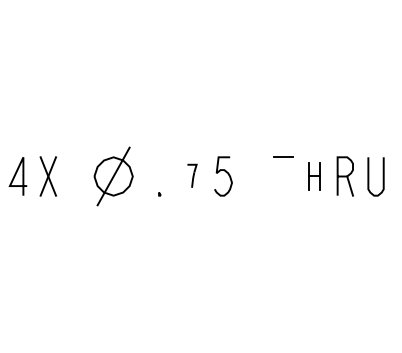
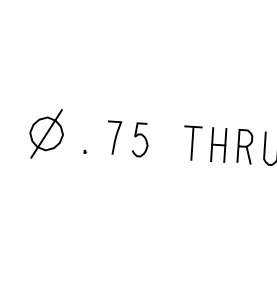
part: (192, 175) -> (114, 137), size x1.67
line: (283, 176) -> (192, 143), added
part: (314, 176) -> (218, 145), size x1.43

